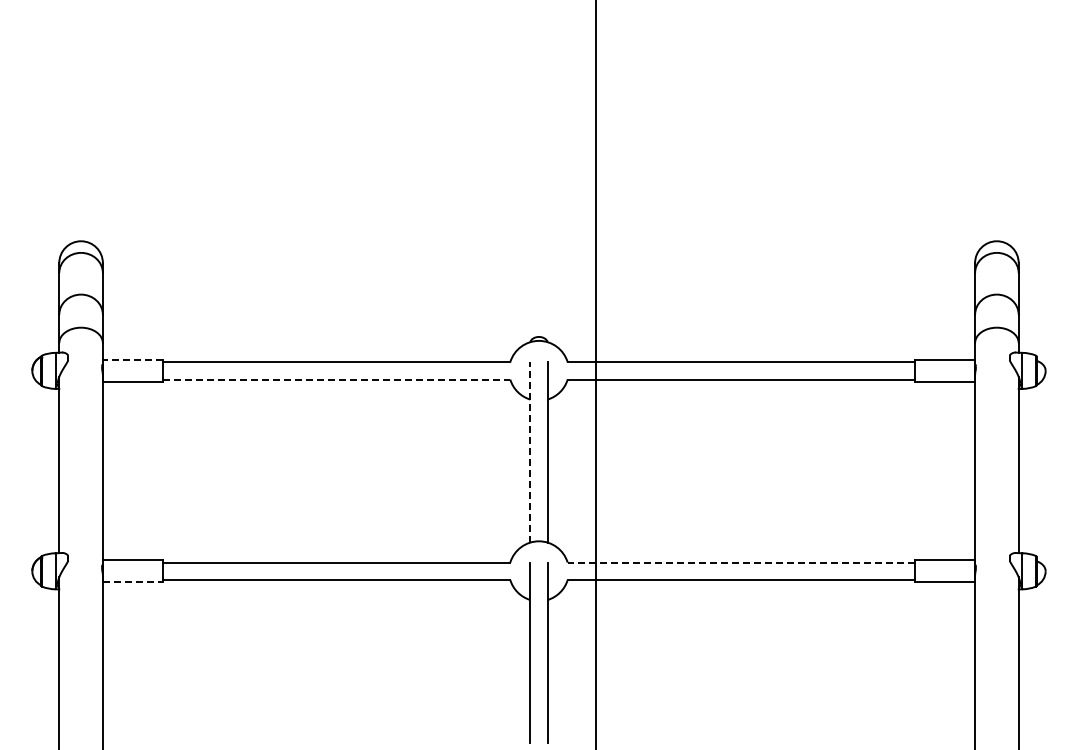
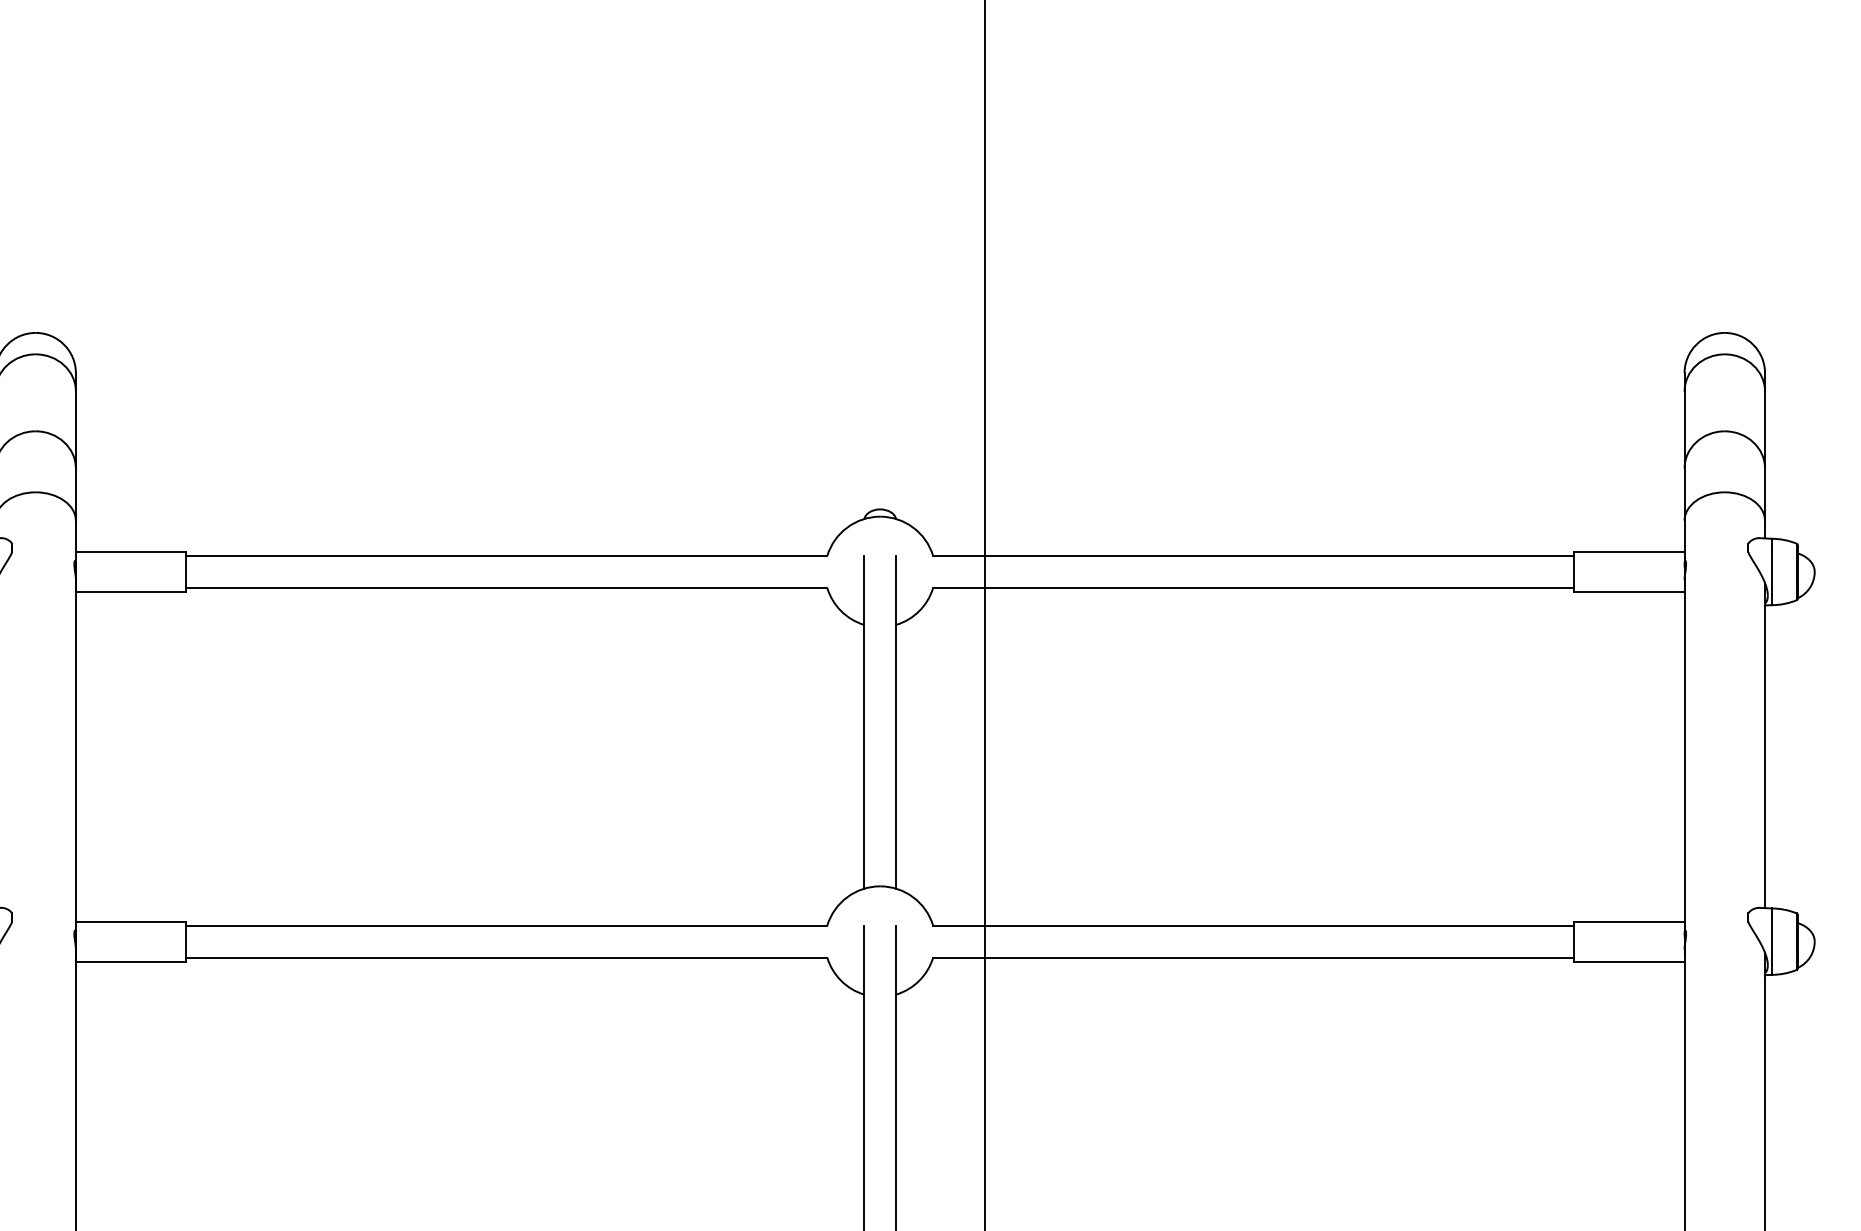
line: (132, 359) -> (130, 551), dashed -> solid
line: (336, 379) -> (506, 587), dashed -> solid
line: (530, 451) -> (864, 720), dashed -> solid
line: (741, 562) -> (1253, 925), dashed -> solid
line: (132, 582) -> (130, 962), dashed -> solid

